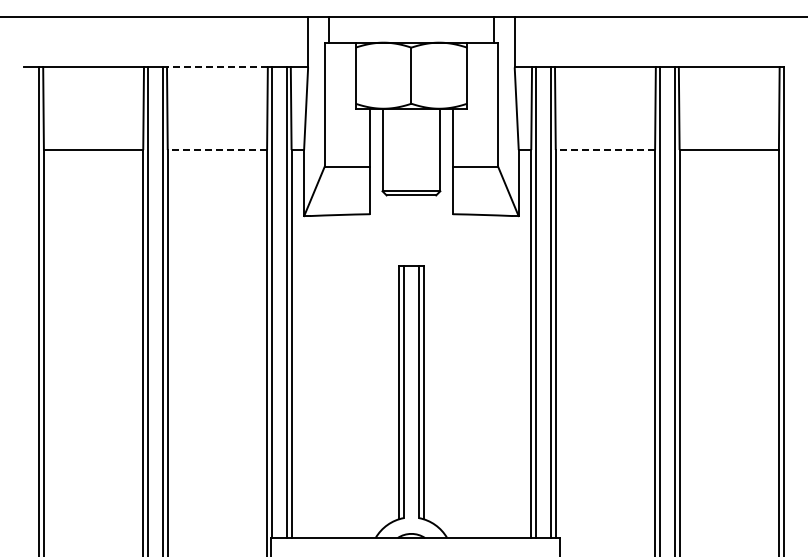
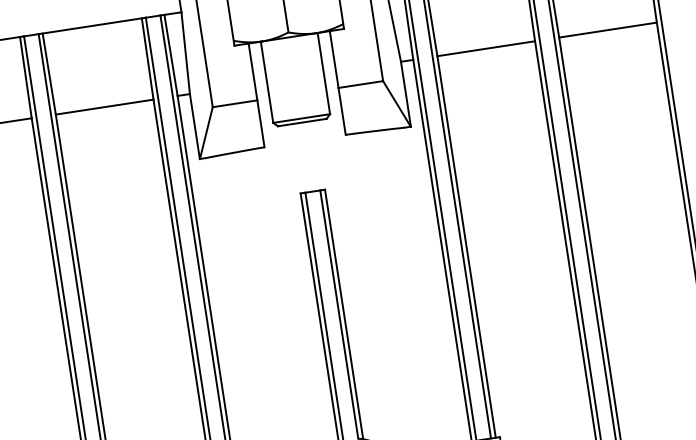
line: (216, 67) -> (91, 26), dashed -> solid
line: (217, 150) -> (104, 107), dashed -> solid
line: (605, 150) -> (486, 49), dashed -> solid

